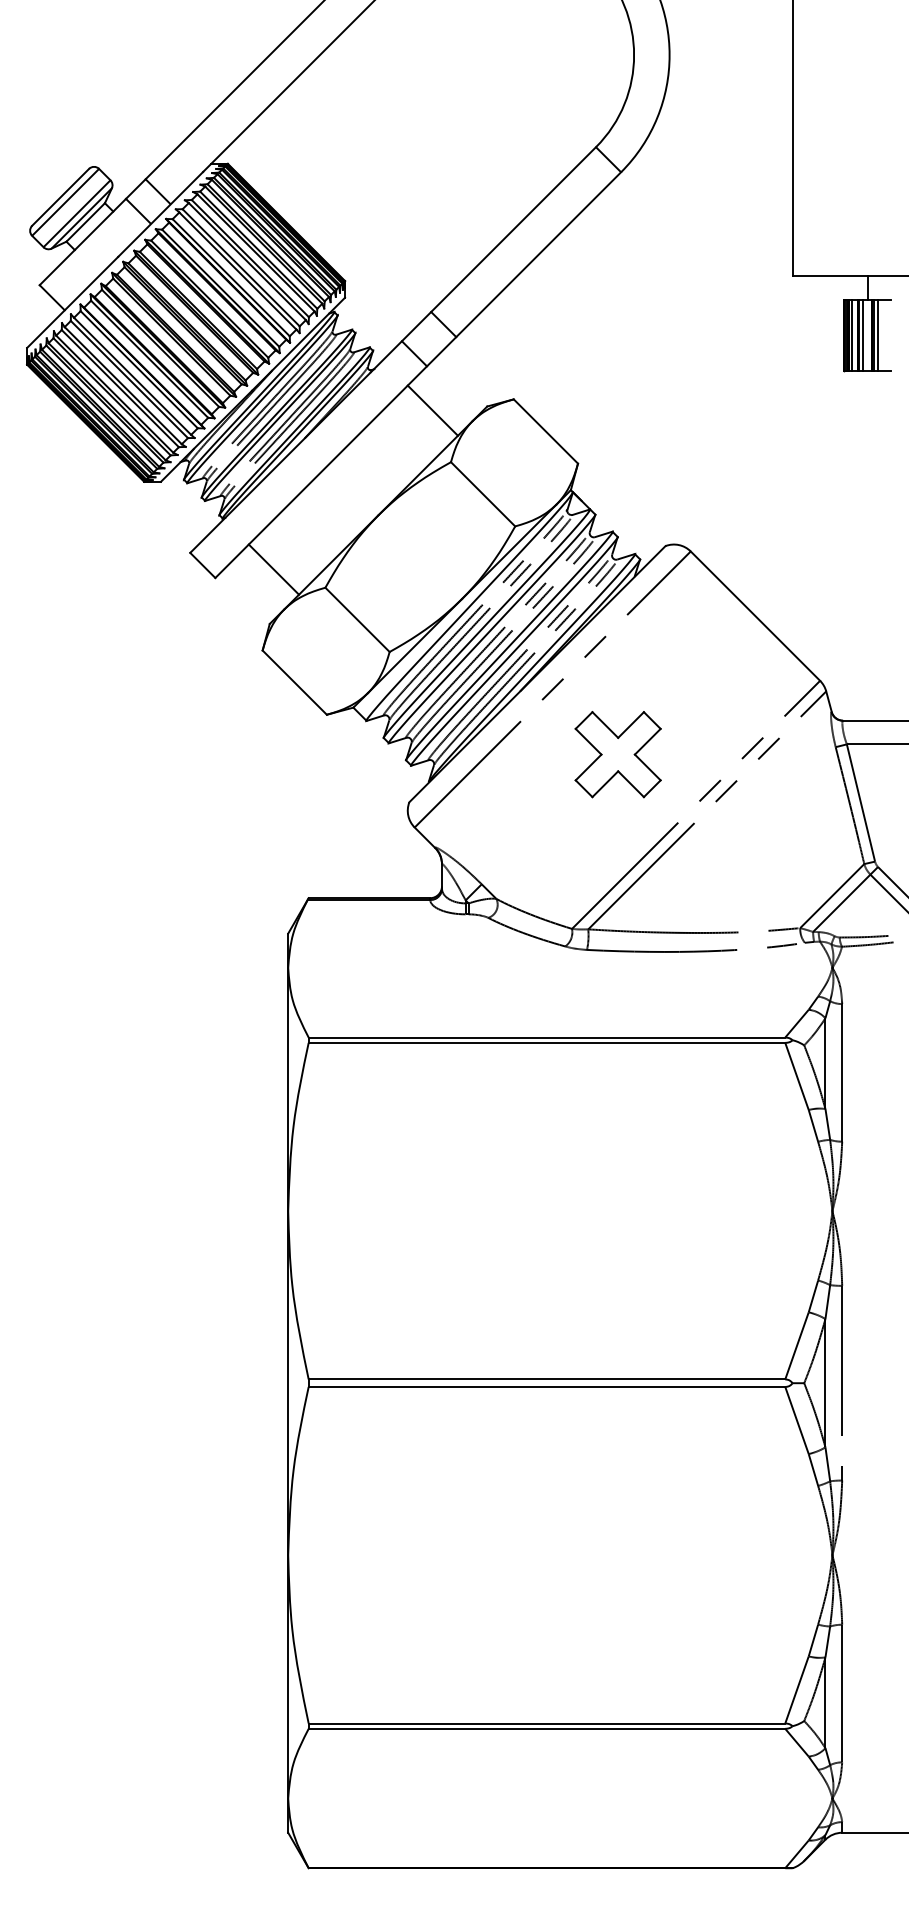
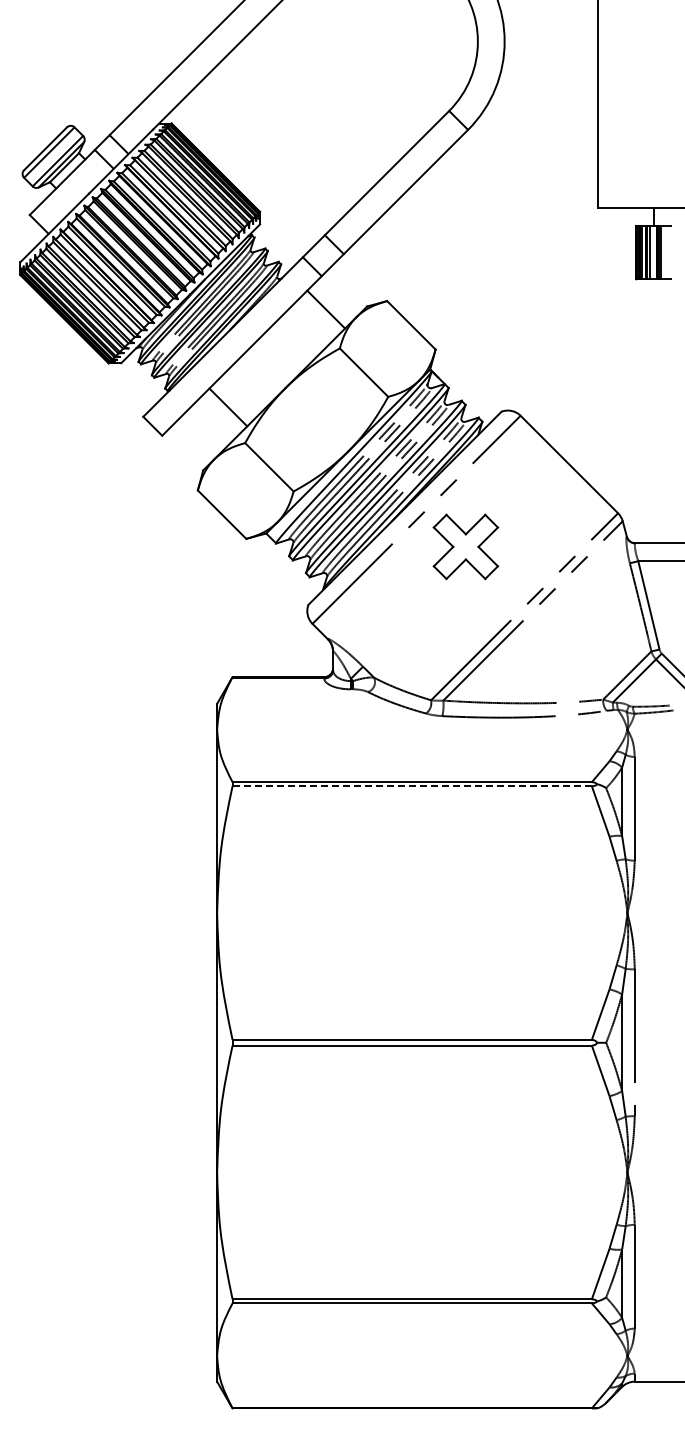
line: (274, 569) -> (228, 407), moved
part: (617, 754) -> (465, 546), moved
line: (547, 1043) -> (412, 786), solid -> dashed

